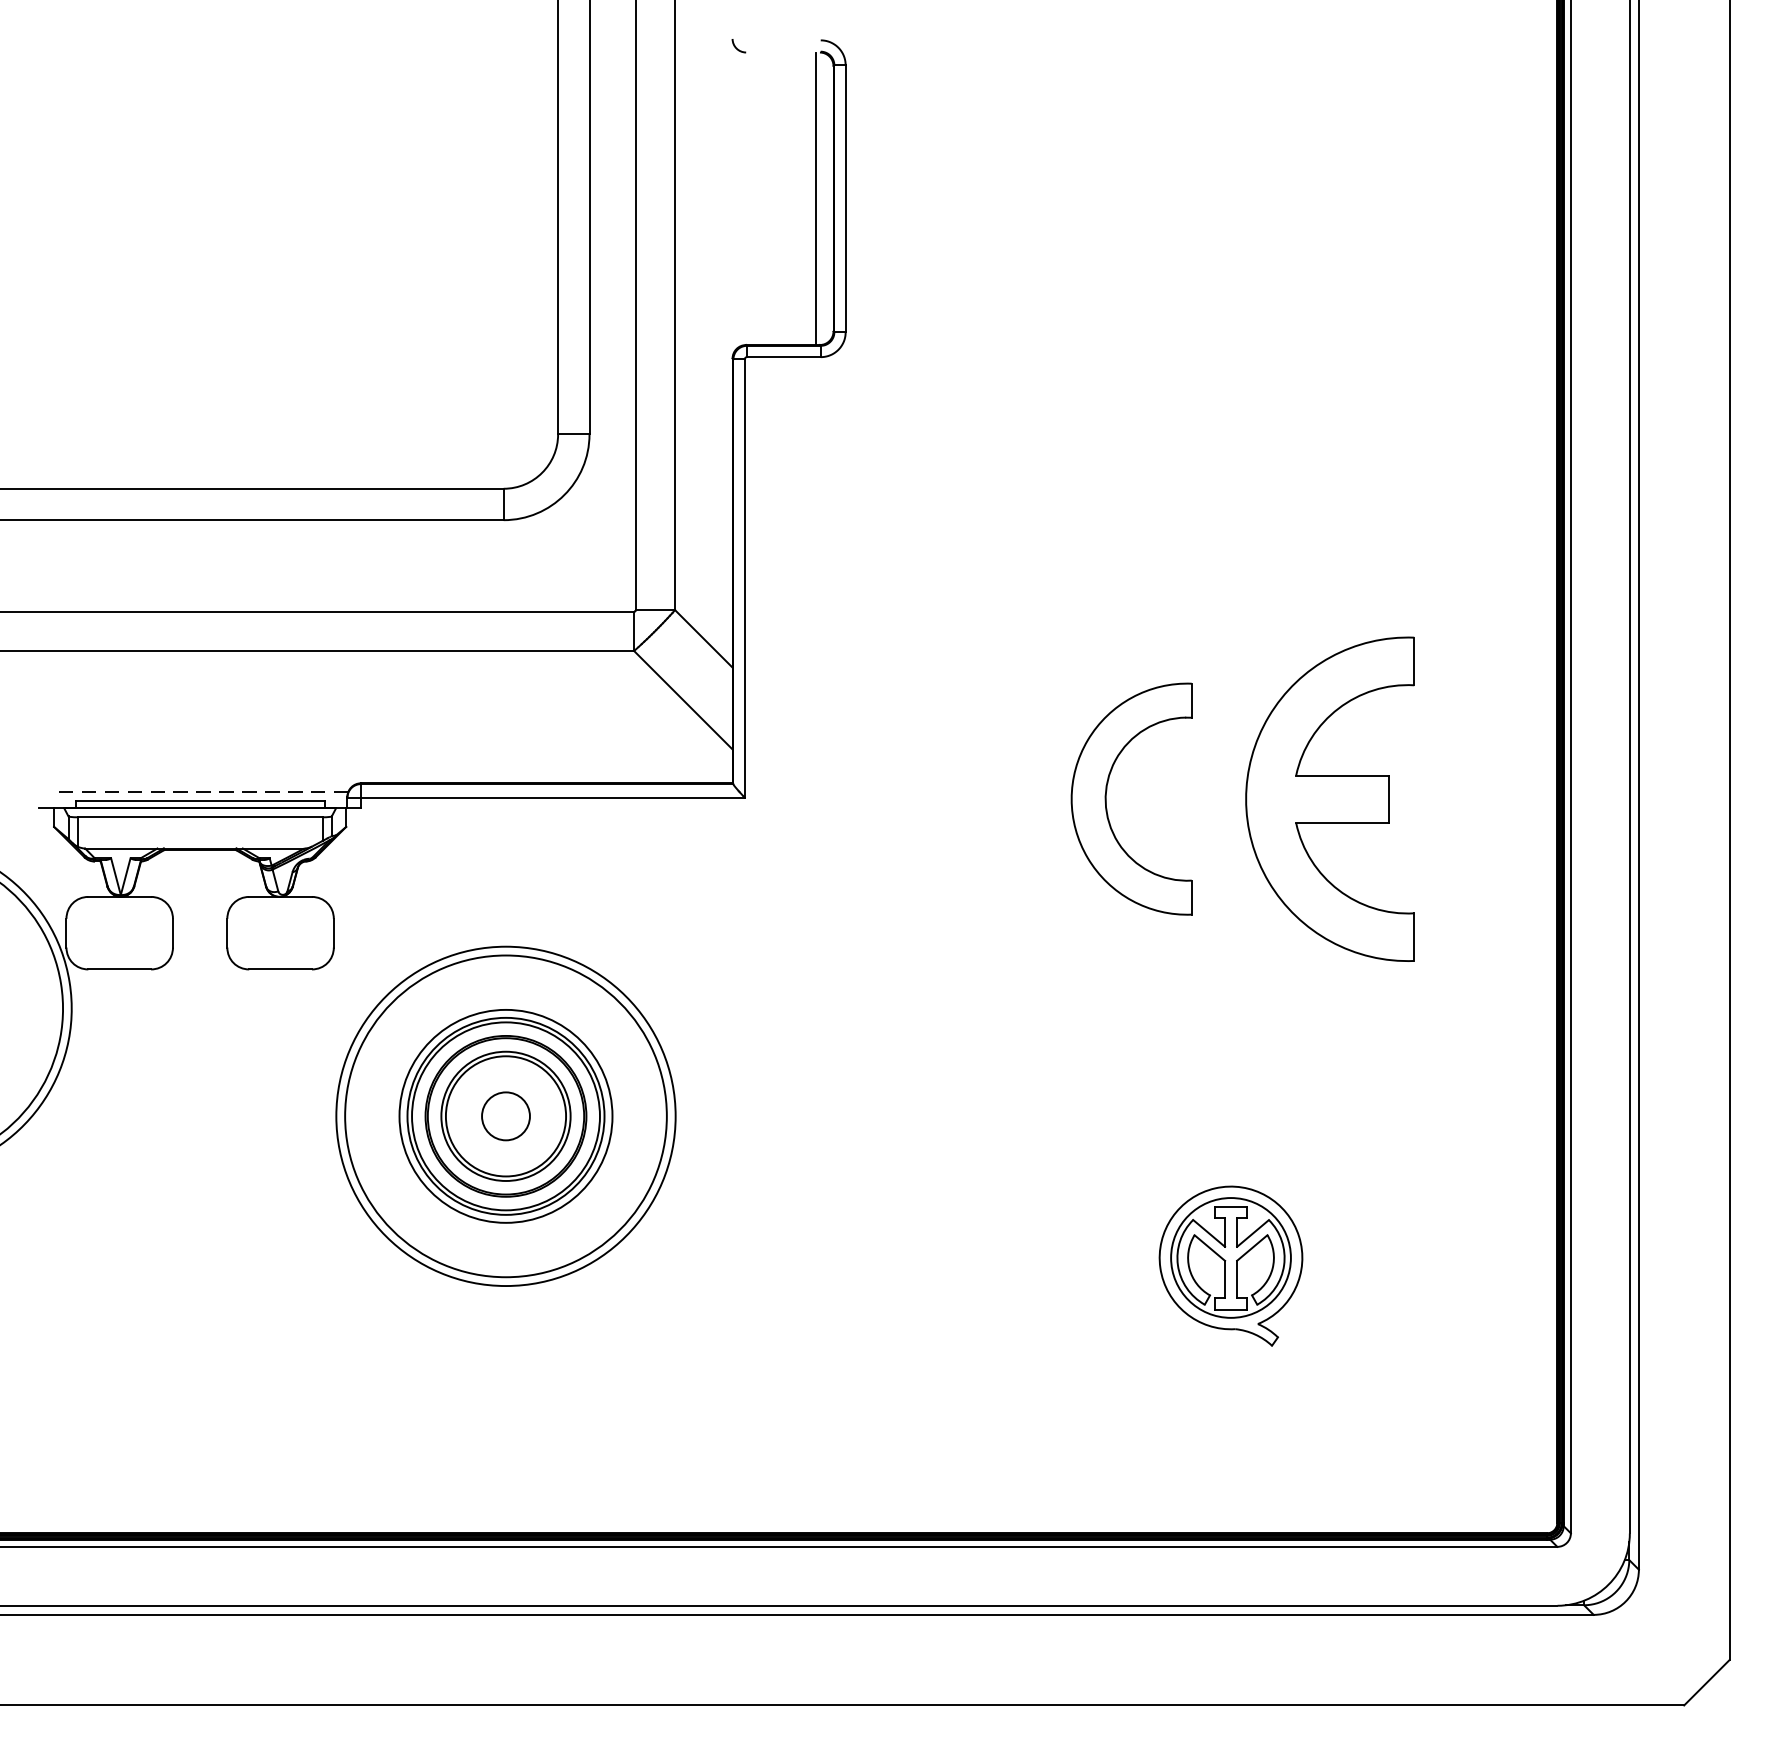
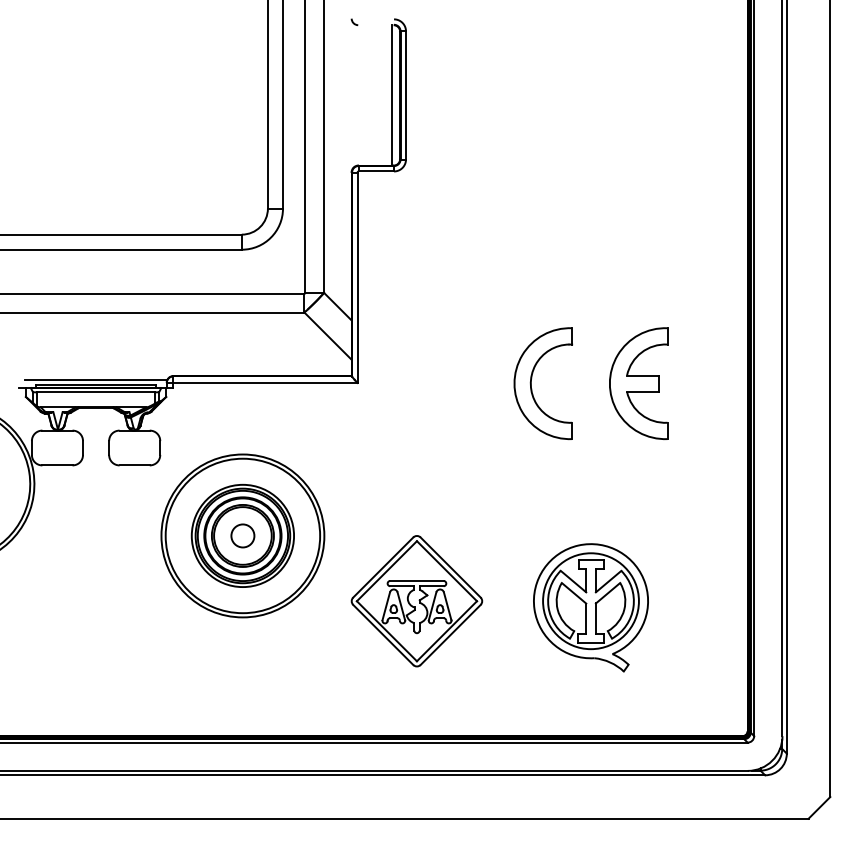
line: (198, 792) -> (95, 380), dashed -> solid
part: (1329, 798) -> (638, 383), size x0.71
part: (867, 1252) -> (416, 601), added
part: (1229, 1265) -> (590, 607), size x1.67

